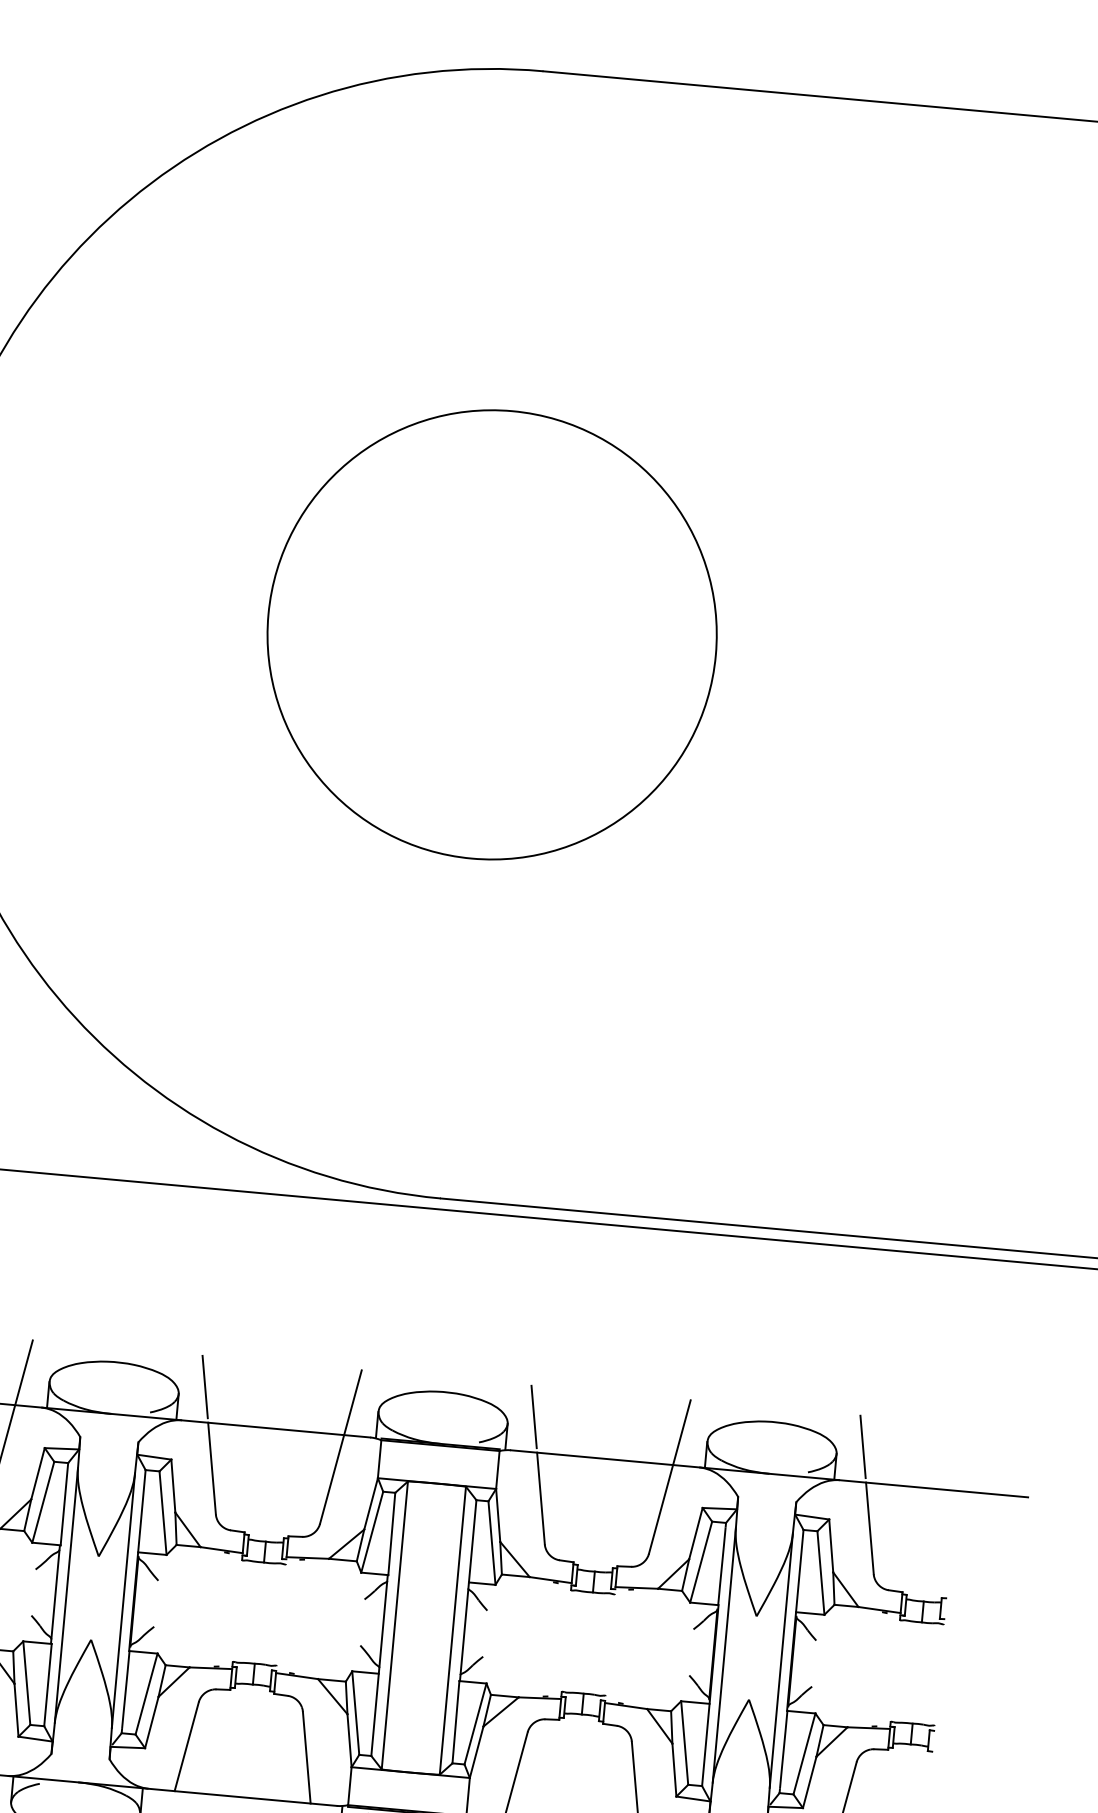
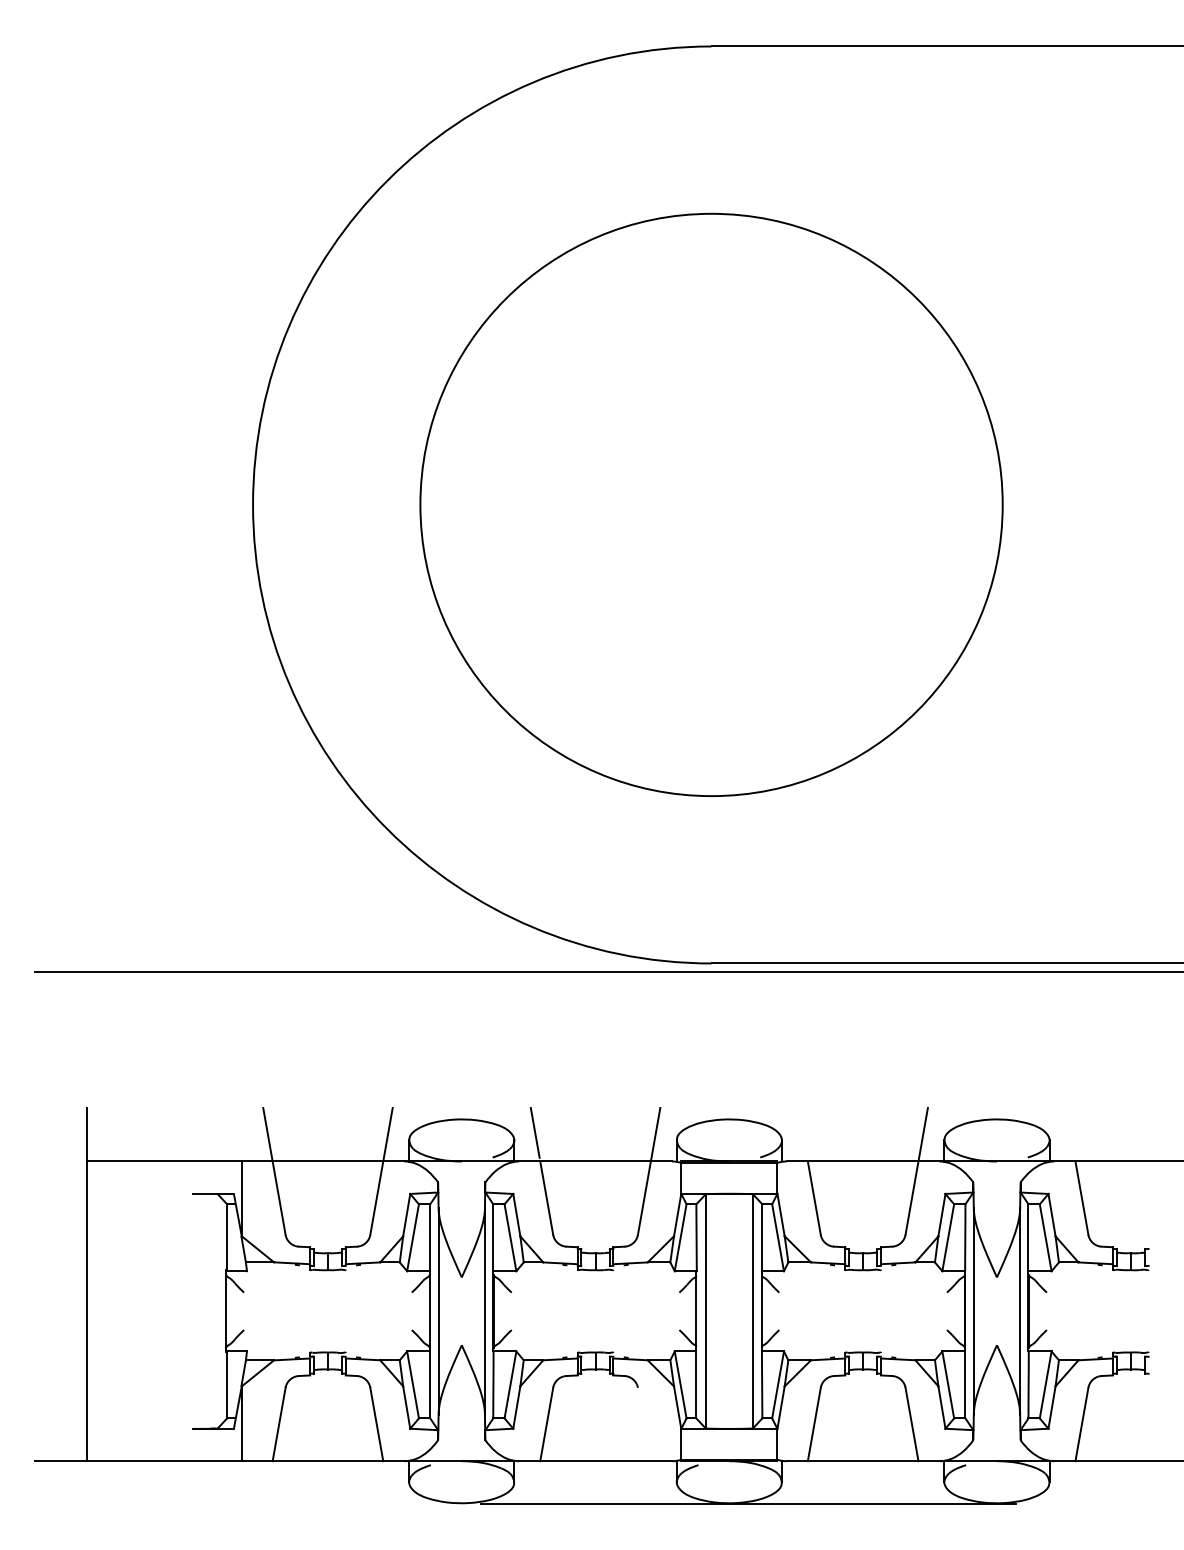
circle: (492, 634) -> (711, 504), size x1.6
line: (533, 1416) -> (802, 1132), removed
line: (863, 1446) -> (1070, 1132), removed
line: (305, 1757) -> (643, 1424), removed

